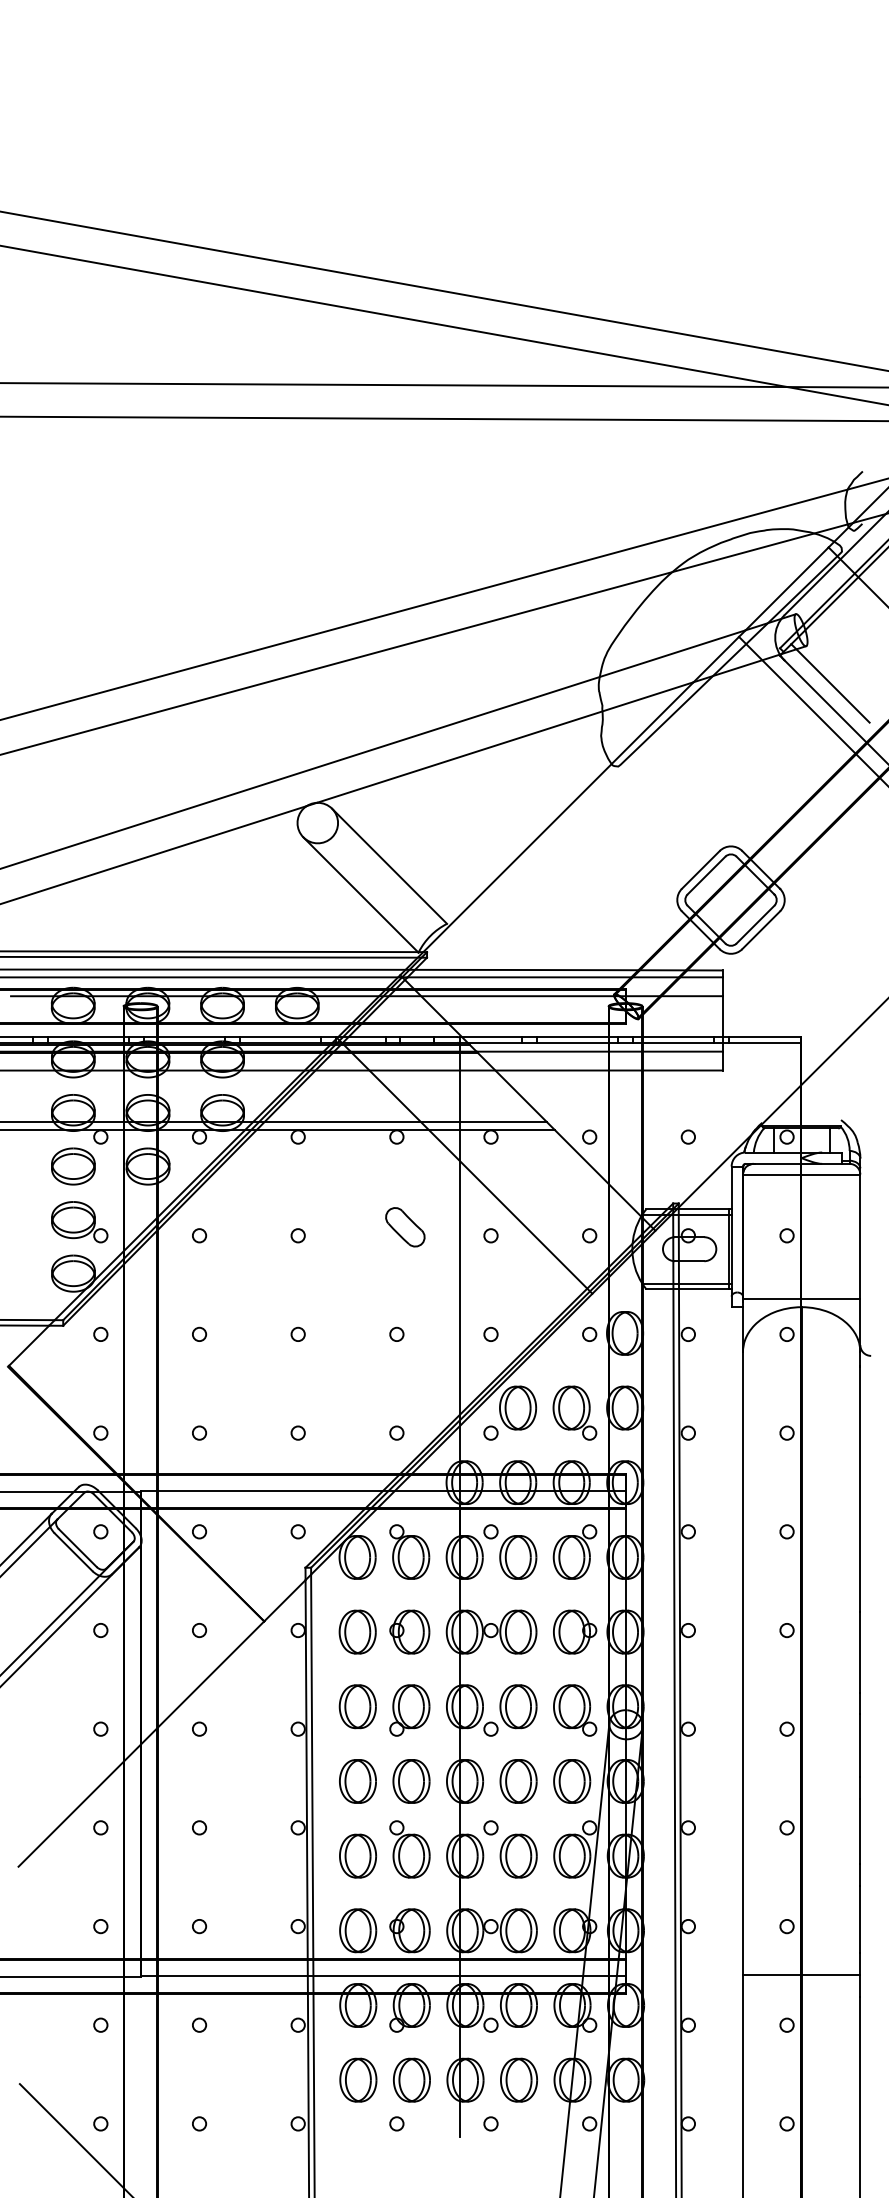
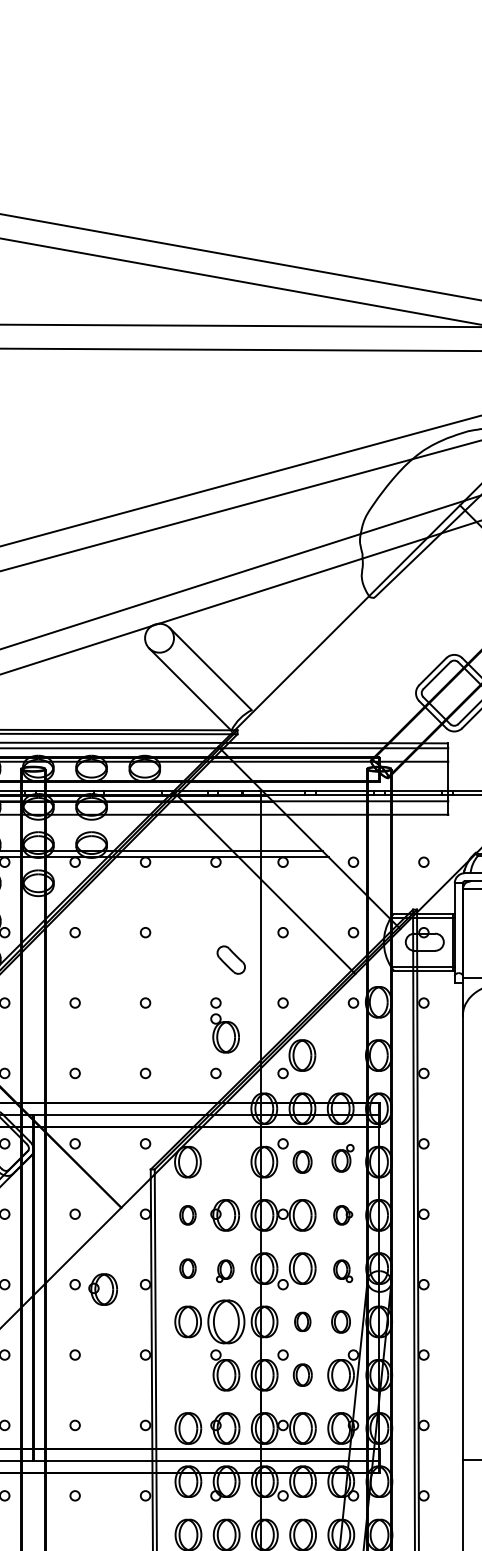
part: (405, 1227) -> (231, 960), moved
part: (574, 1412) -> (342, 1058), removed
part: (409, 1551) -> (224, 1033), moved
part: (574, 1551) -> (342, 1157), size x0.7
part: (518, 1557) -> (302, 1162), size x0.7
part: (357, 1631) -> (187, 1214), size x0.6
part: (575, 1631) -> (343, 1214), size x0.6
part: (357, 1706) -> (187, 1268), size x0.6
part: (409, 1710) -> (224, 1271), size x0.6
part: (575, 1710) -> (343, 1271), size x0.6
part: (238, 1735) -> (102, 1289), added
part: (411, 1781) -> (226, 1321), size x1.4
part: (518, 1781) -> (302, 1321), size x0.6
part: (572, 1781) -> (341, 1321), size x0.7
part: (357, 1855) -> (187, 1374), removed
part: (518, 1855) -> (302, 1374), size x0.7

